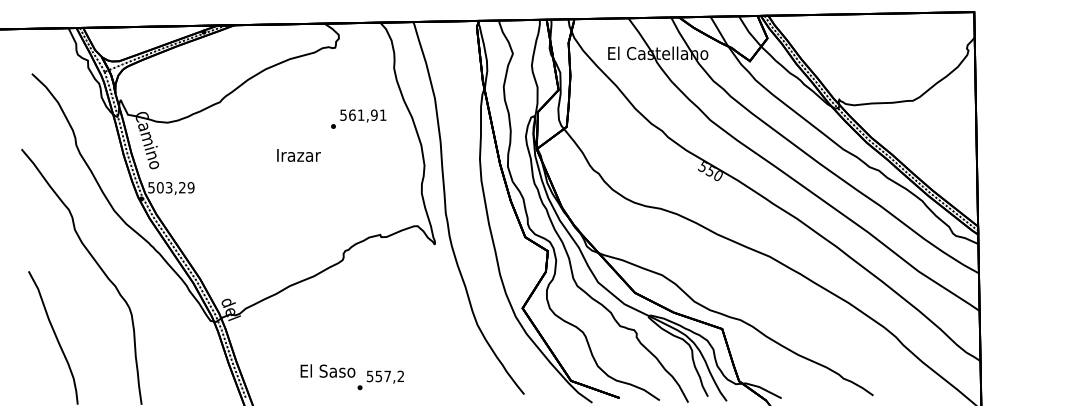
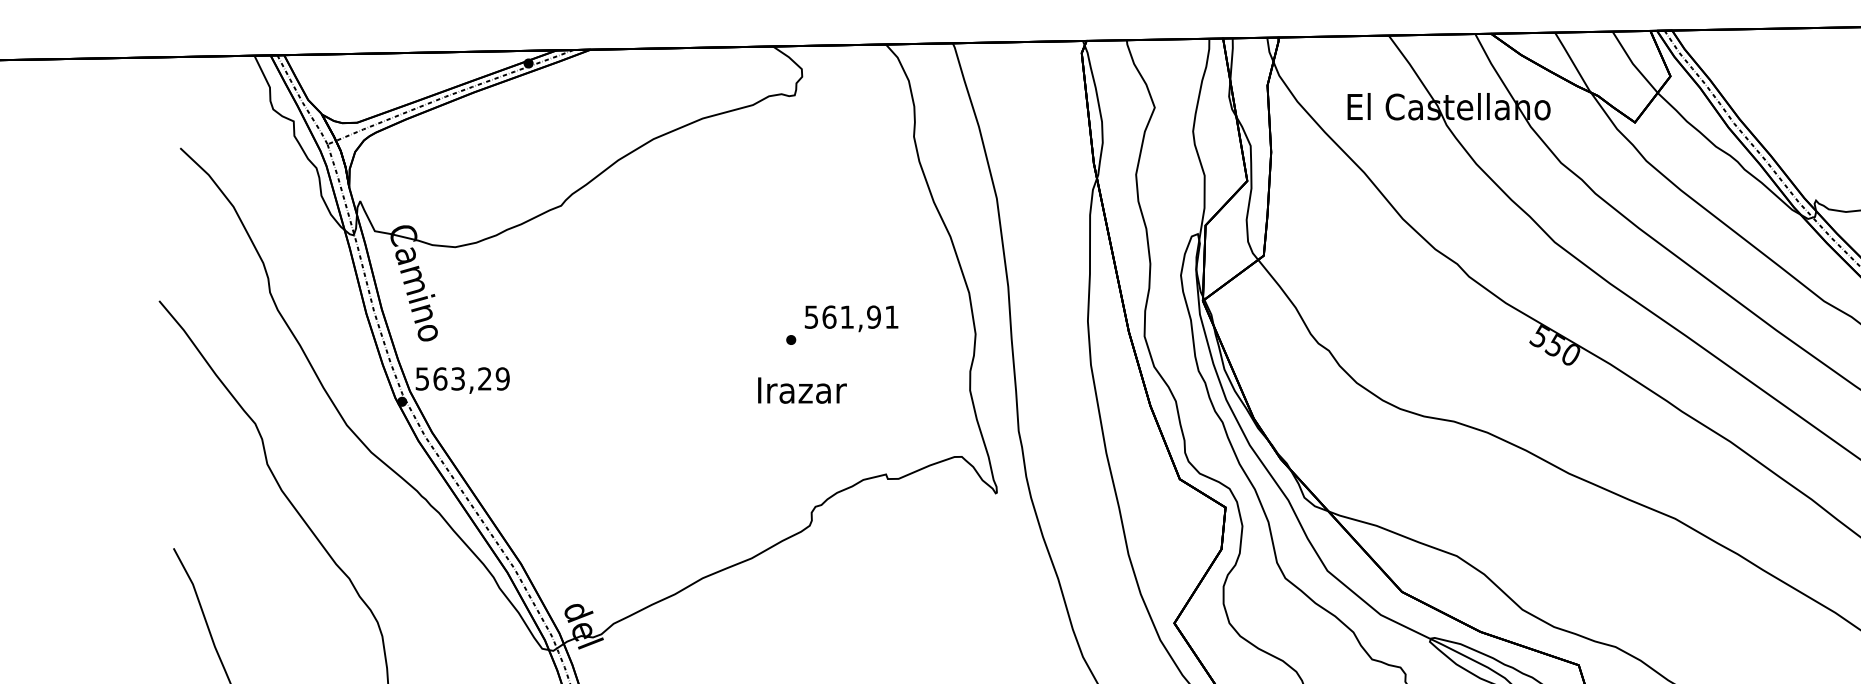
text: (358, 118) -> (841, 323), moved
text: (298, 155) -> (801, 390), moved
text: (160, 187) -> (440, 378), 503,29 -> 563,29

